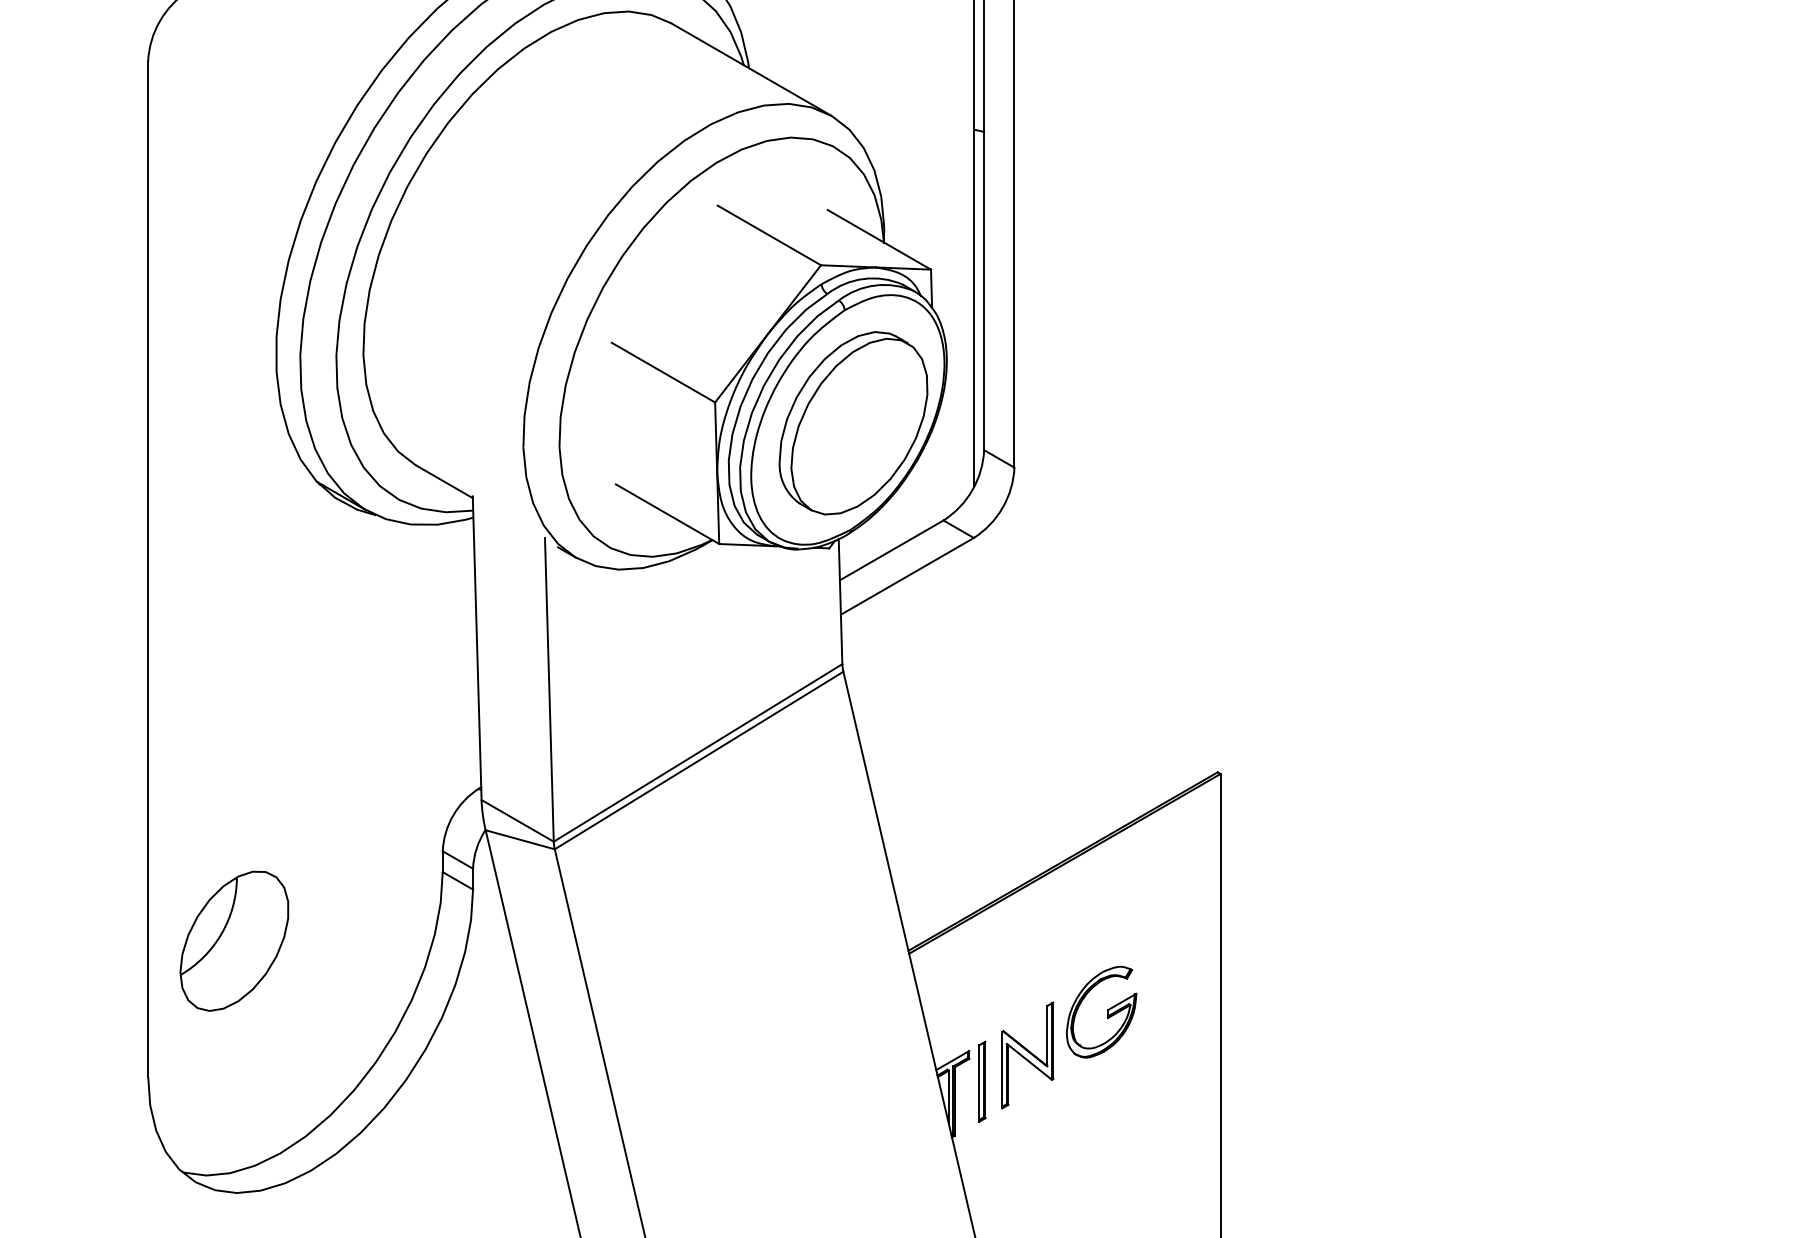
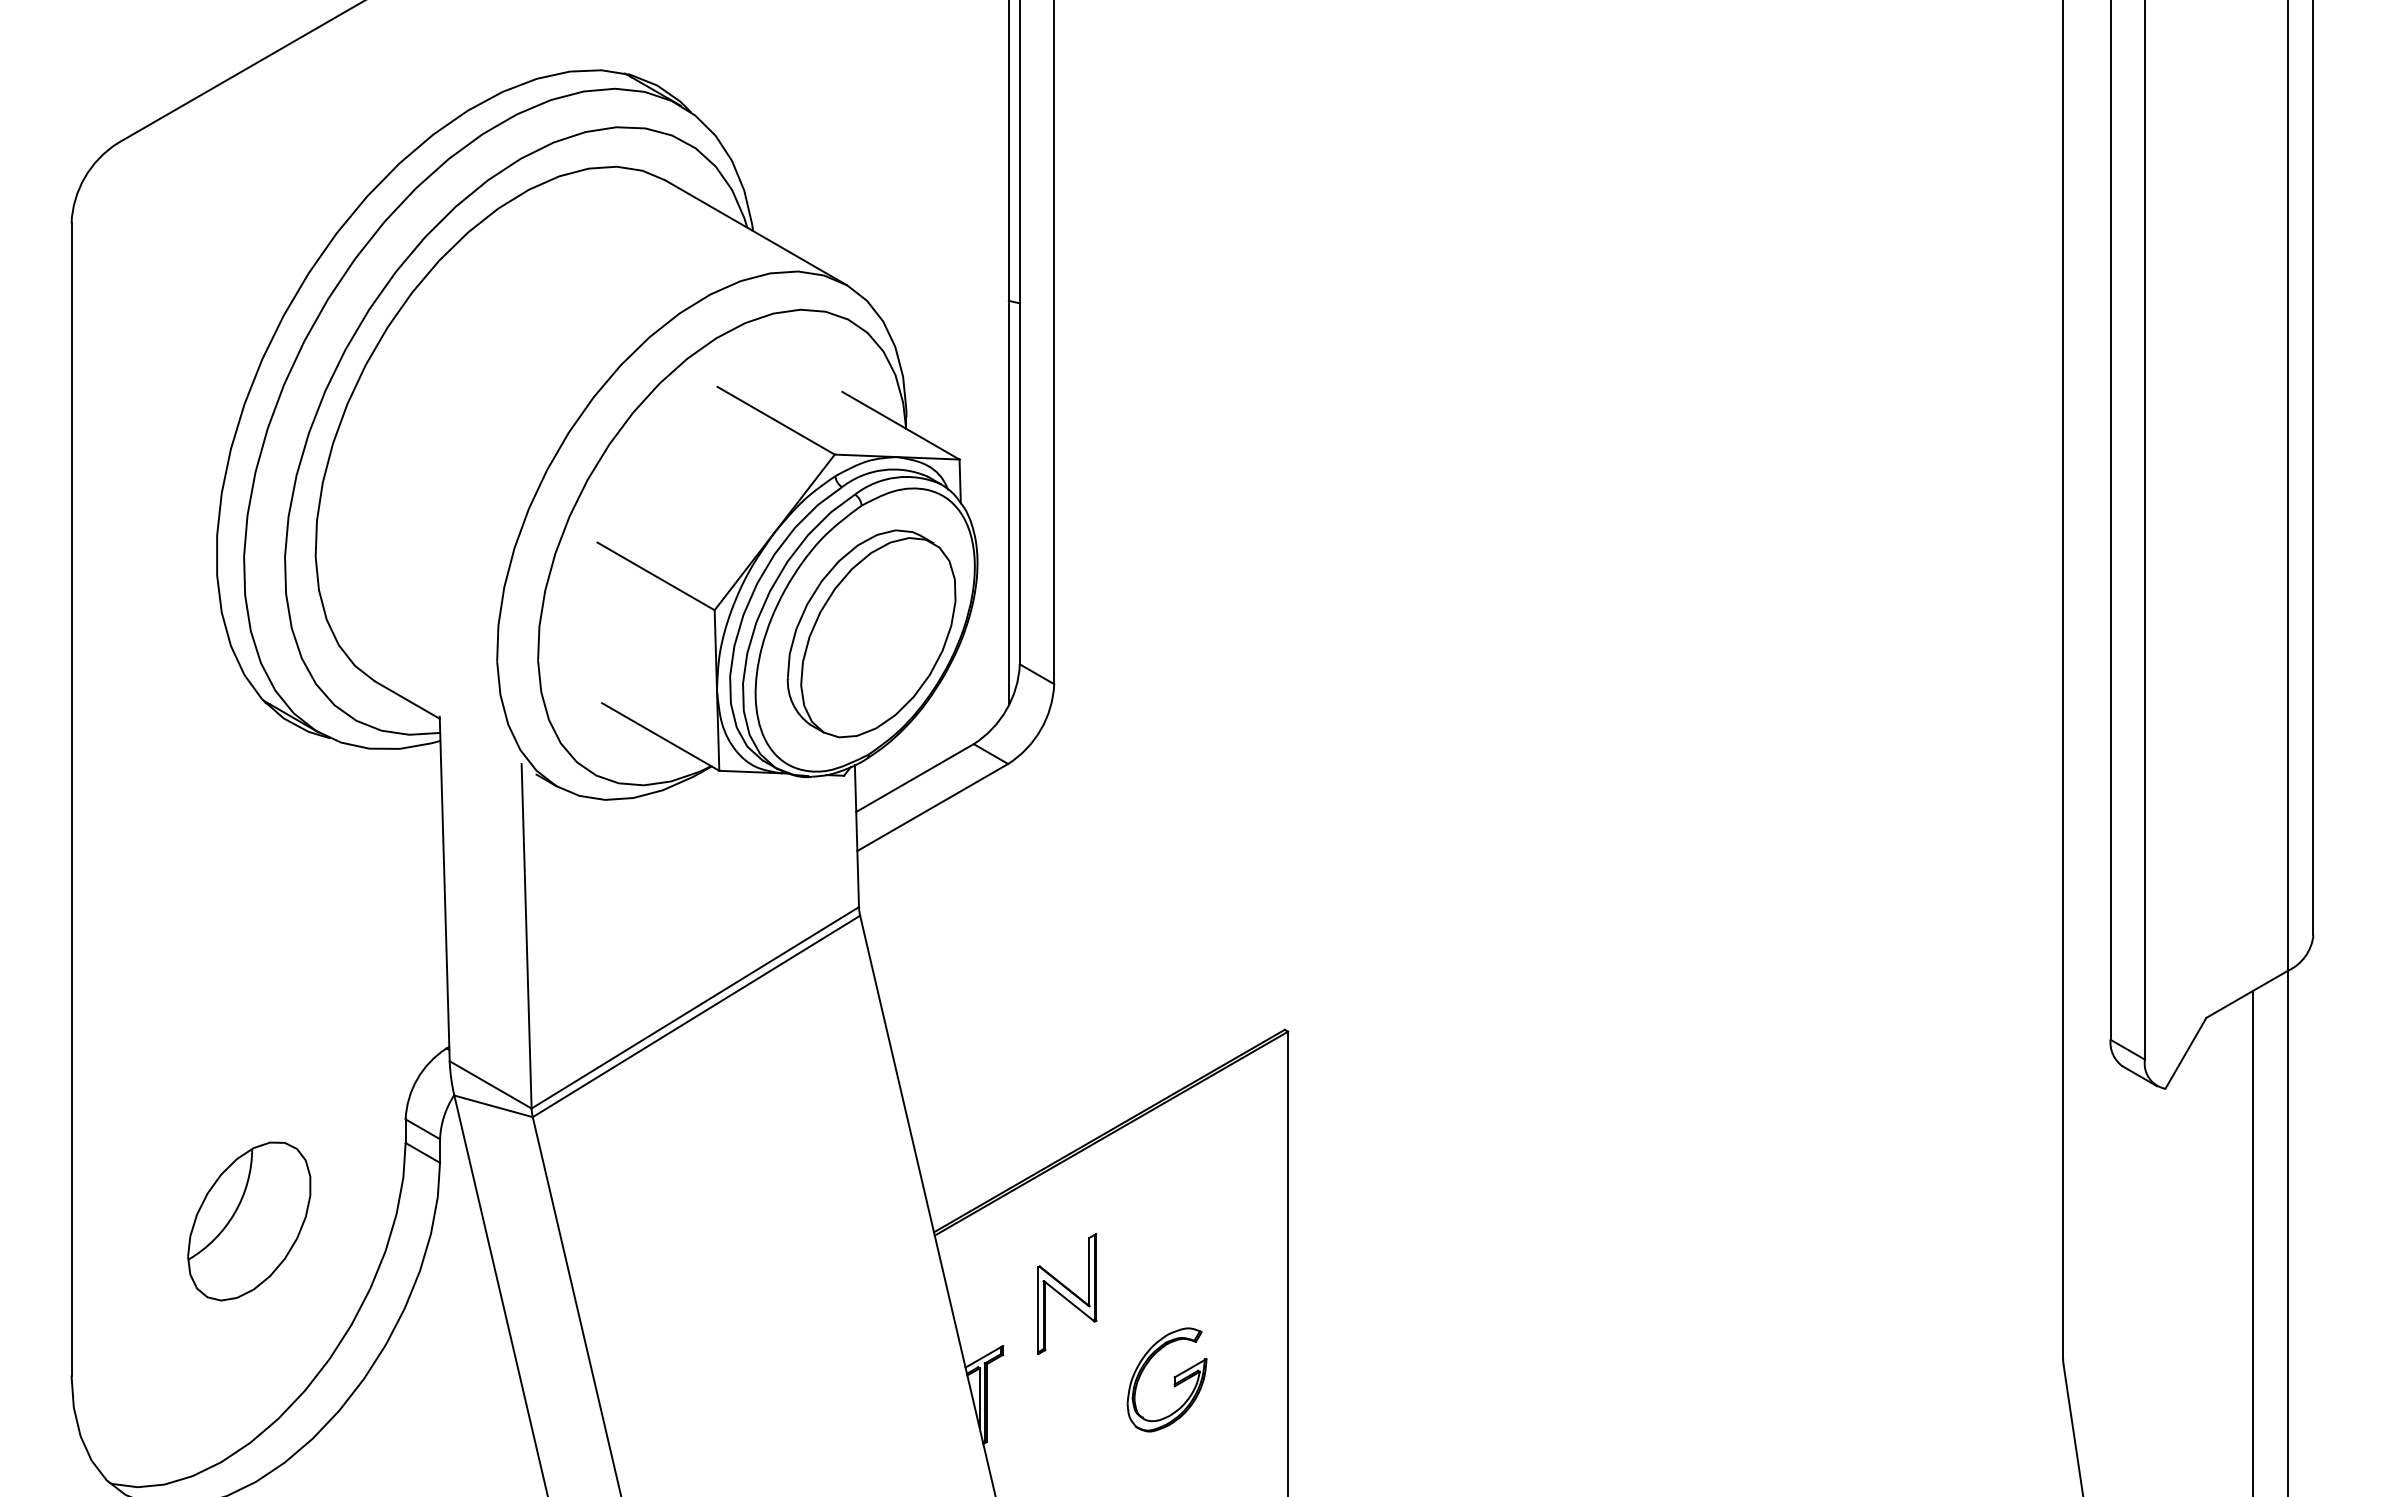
part: (234, 941) -> (249, 1221), moved
part: (1107, 1010) -> (1173, 1377), moved
part: (1027, 1055) -> (1067, 1294), moved
part: (982, 1081) -> (1017, 1380), removed

